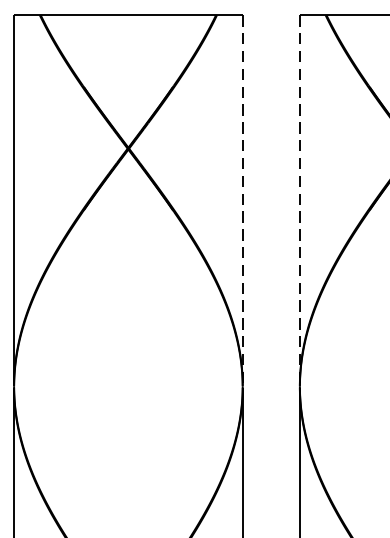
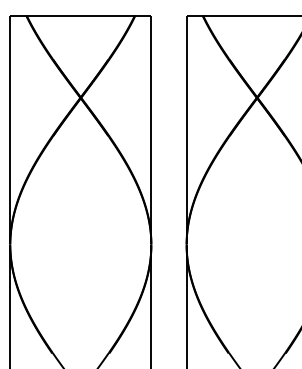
line: (242, 201) -> (151, 130), dashed -> solid
line: (299, 201) -> (186, 130), dashed -> solid

